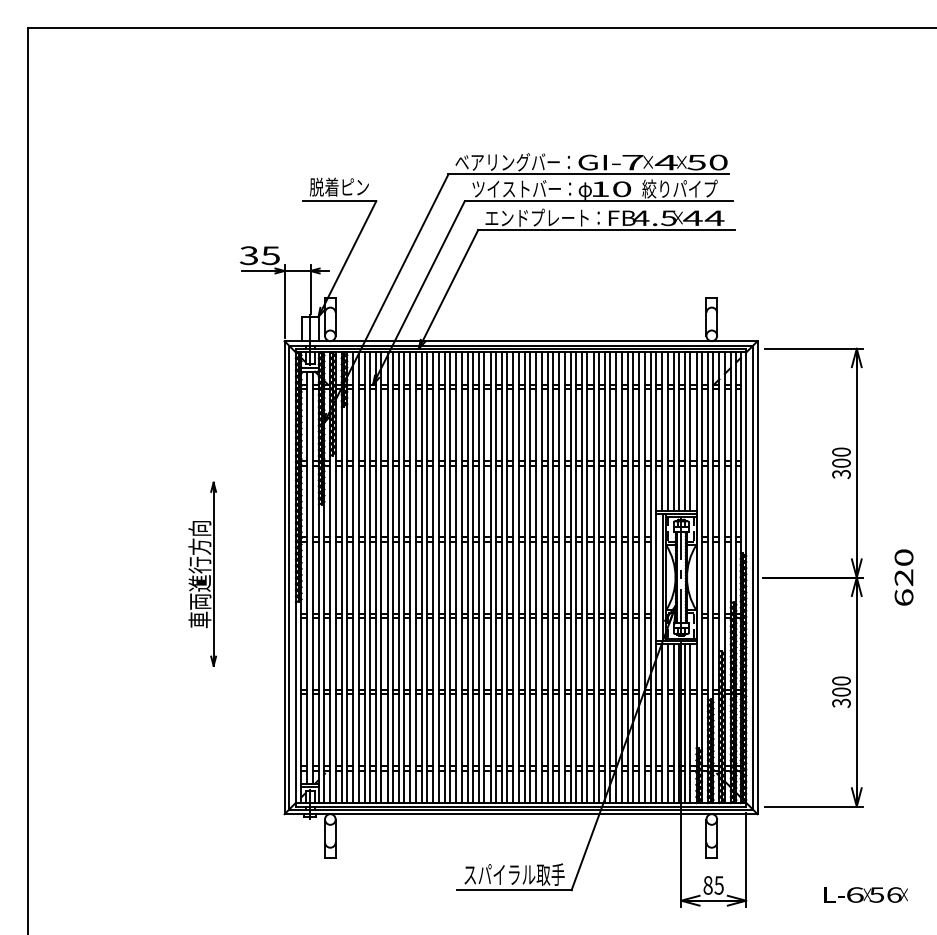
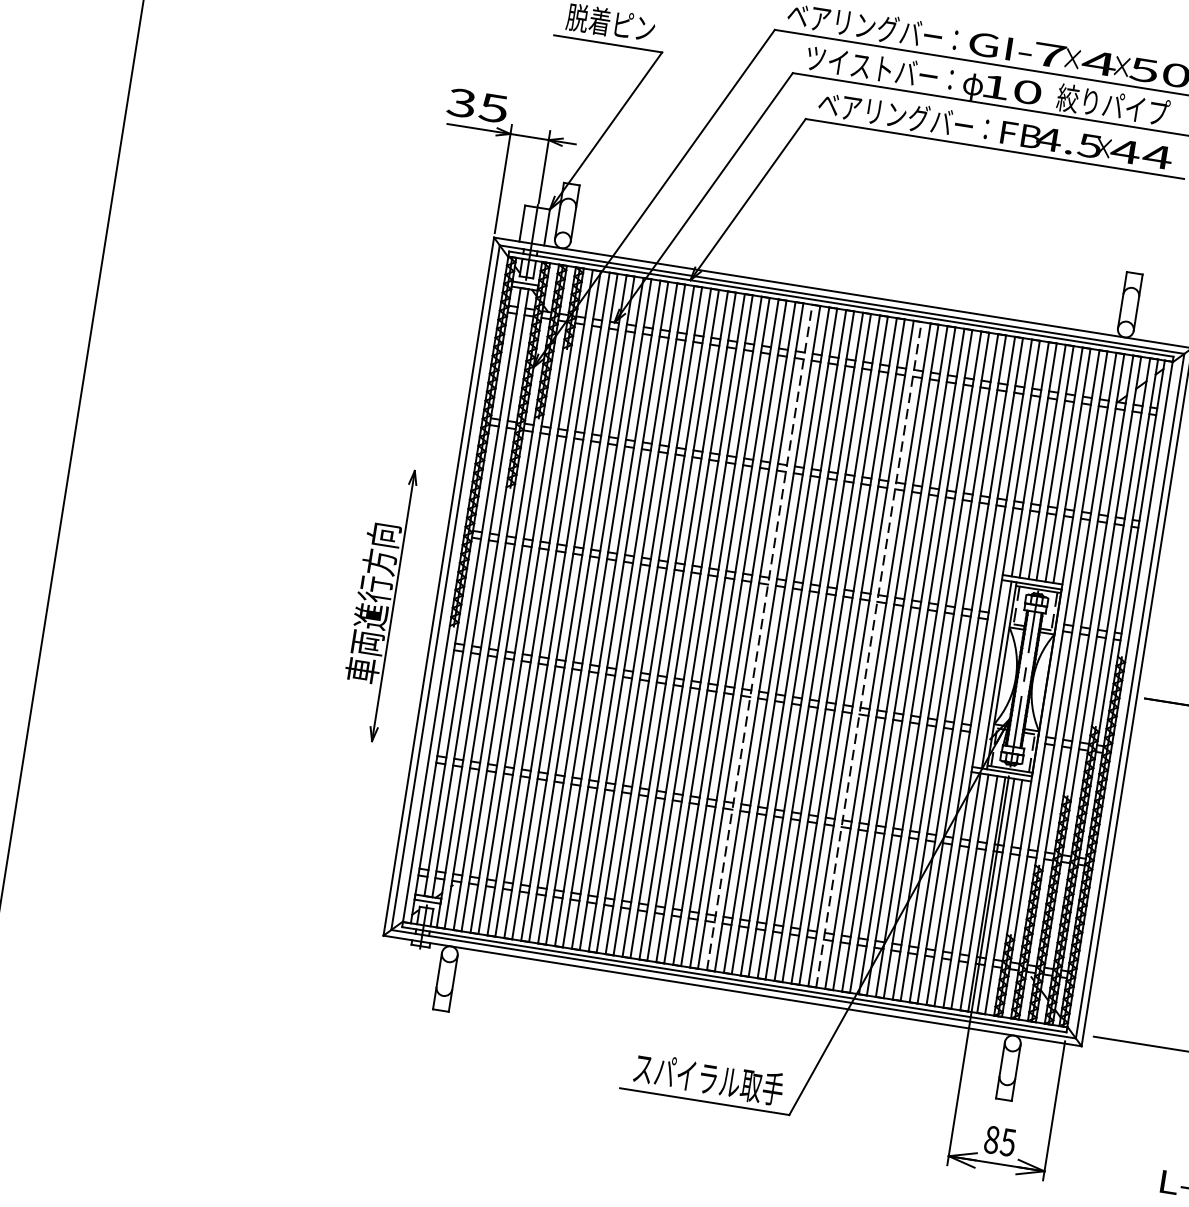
text: (537, 217) -> (896, 114), エンドプレート： -> ベアリングバー：
part: (202, 573) -> (377, 602), moved
line: (502, 577) -> (760, 637), solid -> dashed
line: (576, 577) -> (869, 654), solid -> dashed

